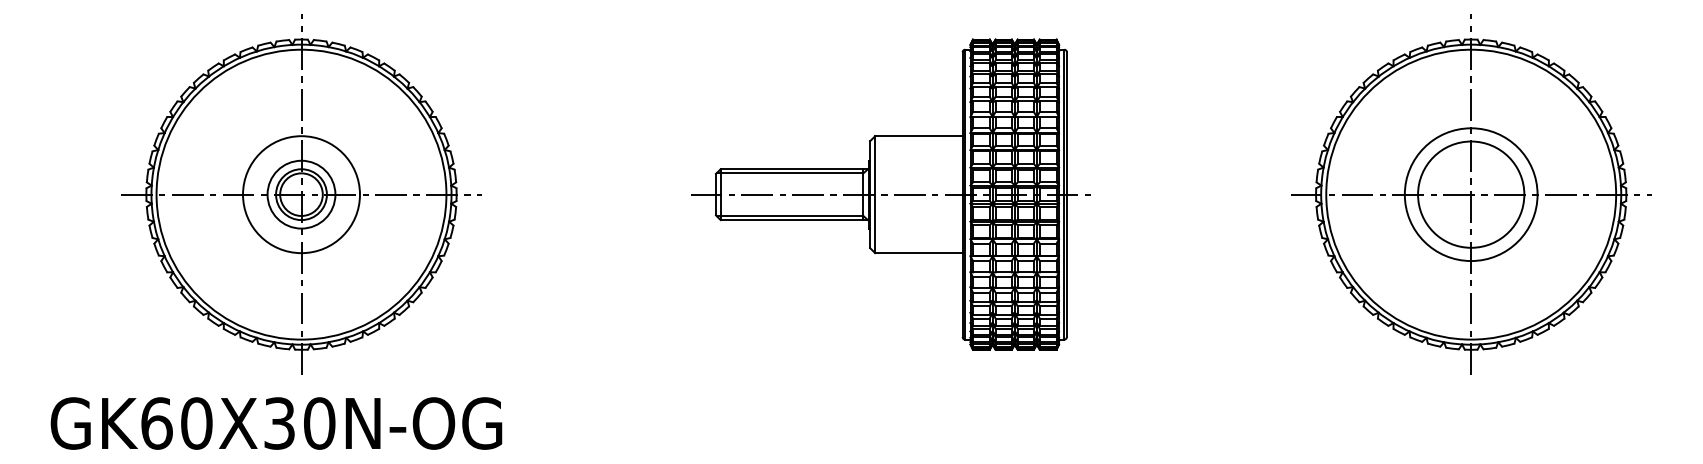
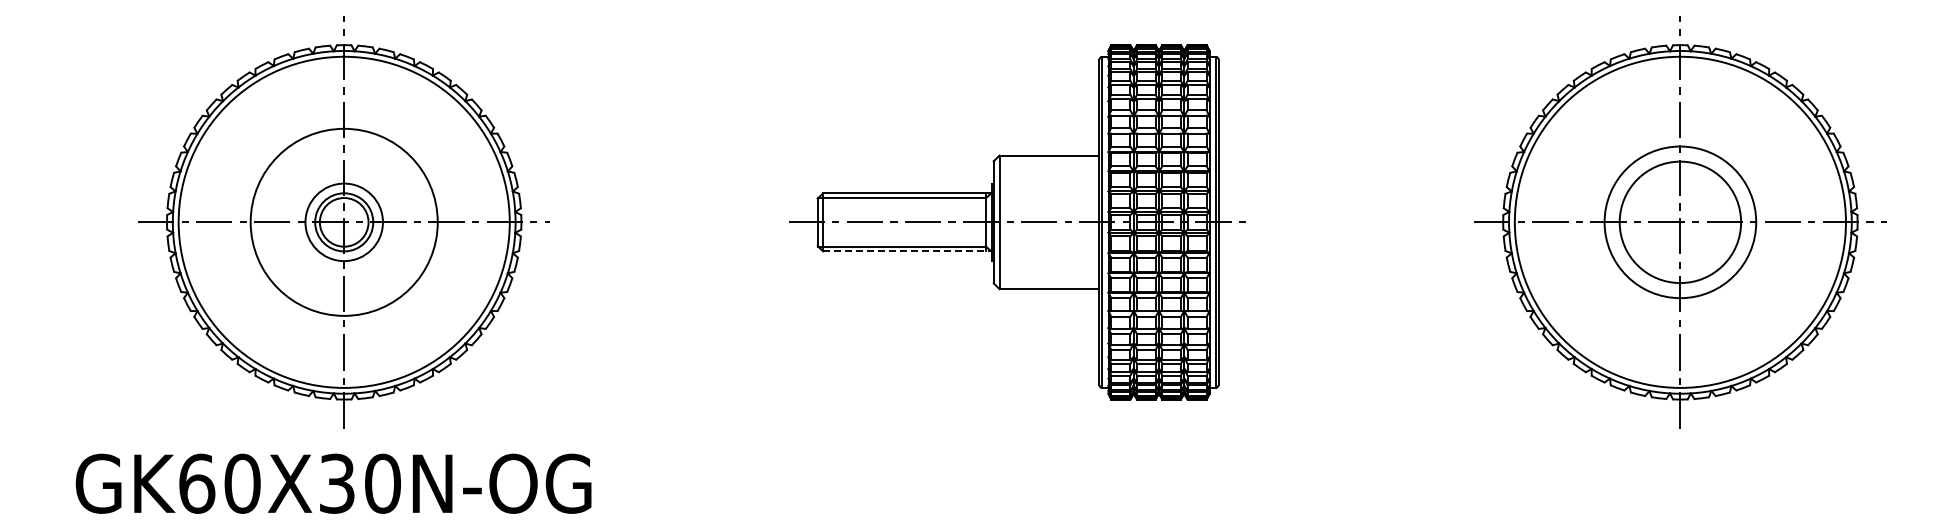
circle: (301, 194) -> (344, 222), size x1.4
line: (795, 220) -> (908, 251), solid -> dashed
text: (276, 423) -> (333, 483), moved

